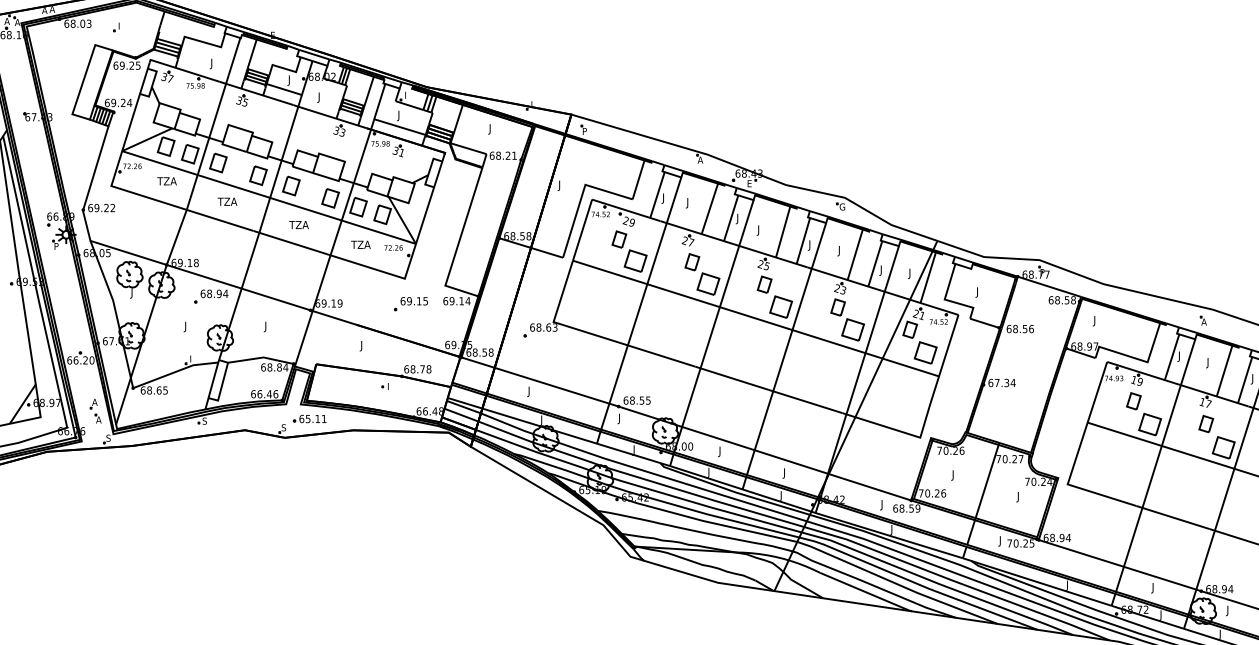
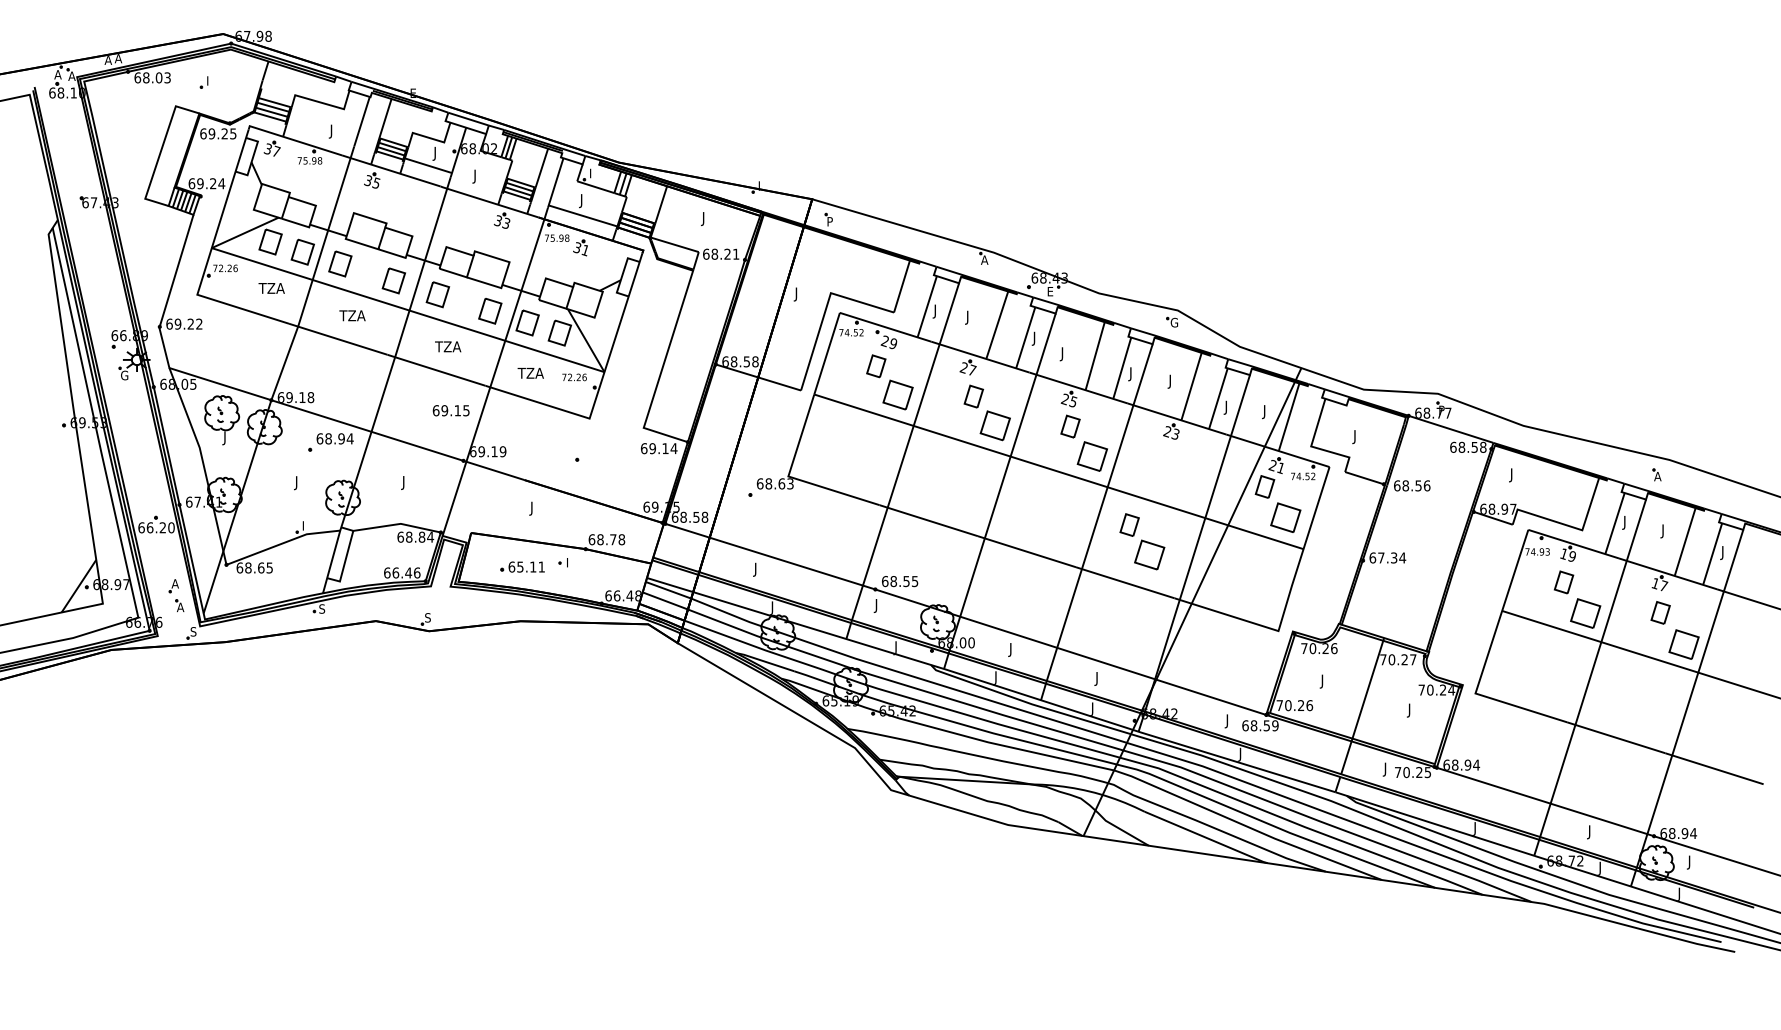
text: (56, 246) -> (124, 375), P -> G
text: (413, 301) -> (450, 410), moved
part: (847, 319) -> (1142, 541), moved
part: (309, 418) -> (522, 566), moved

